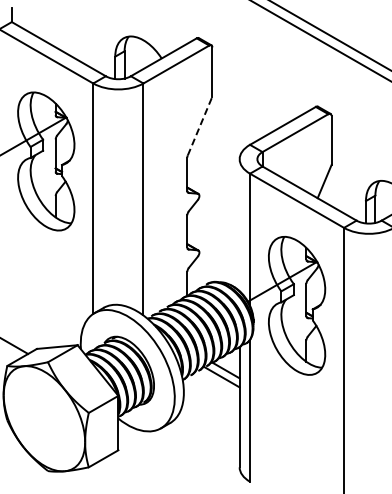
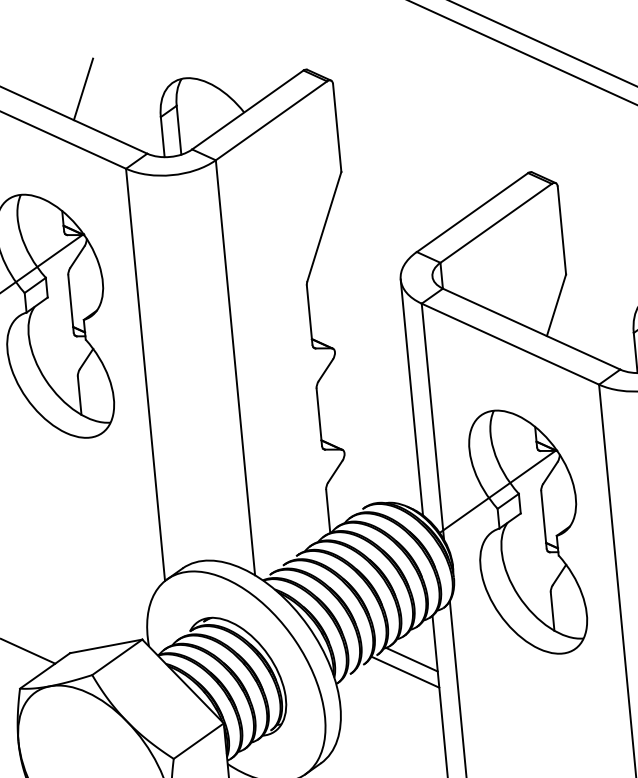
line: (73, 36) -> (82, 88), added
line: (200, 125) -> (324, 225), dashed -> solid
line: (239, 225) -> (411, 398), added

